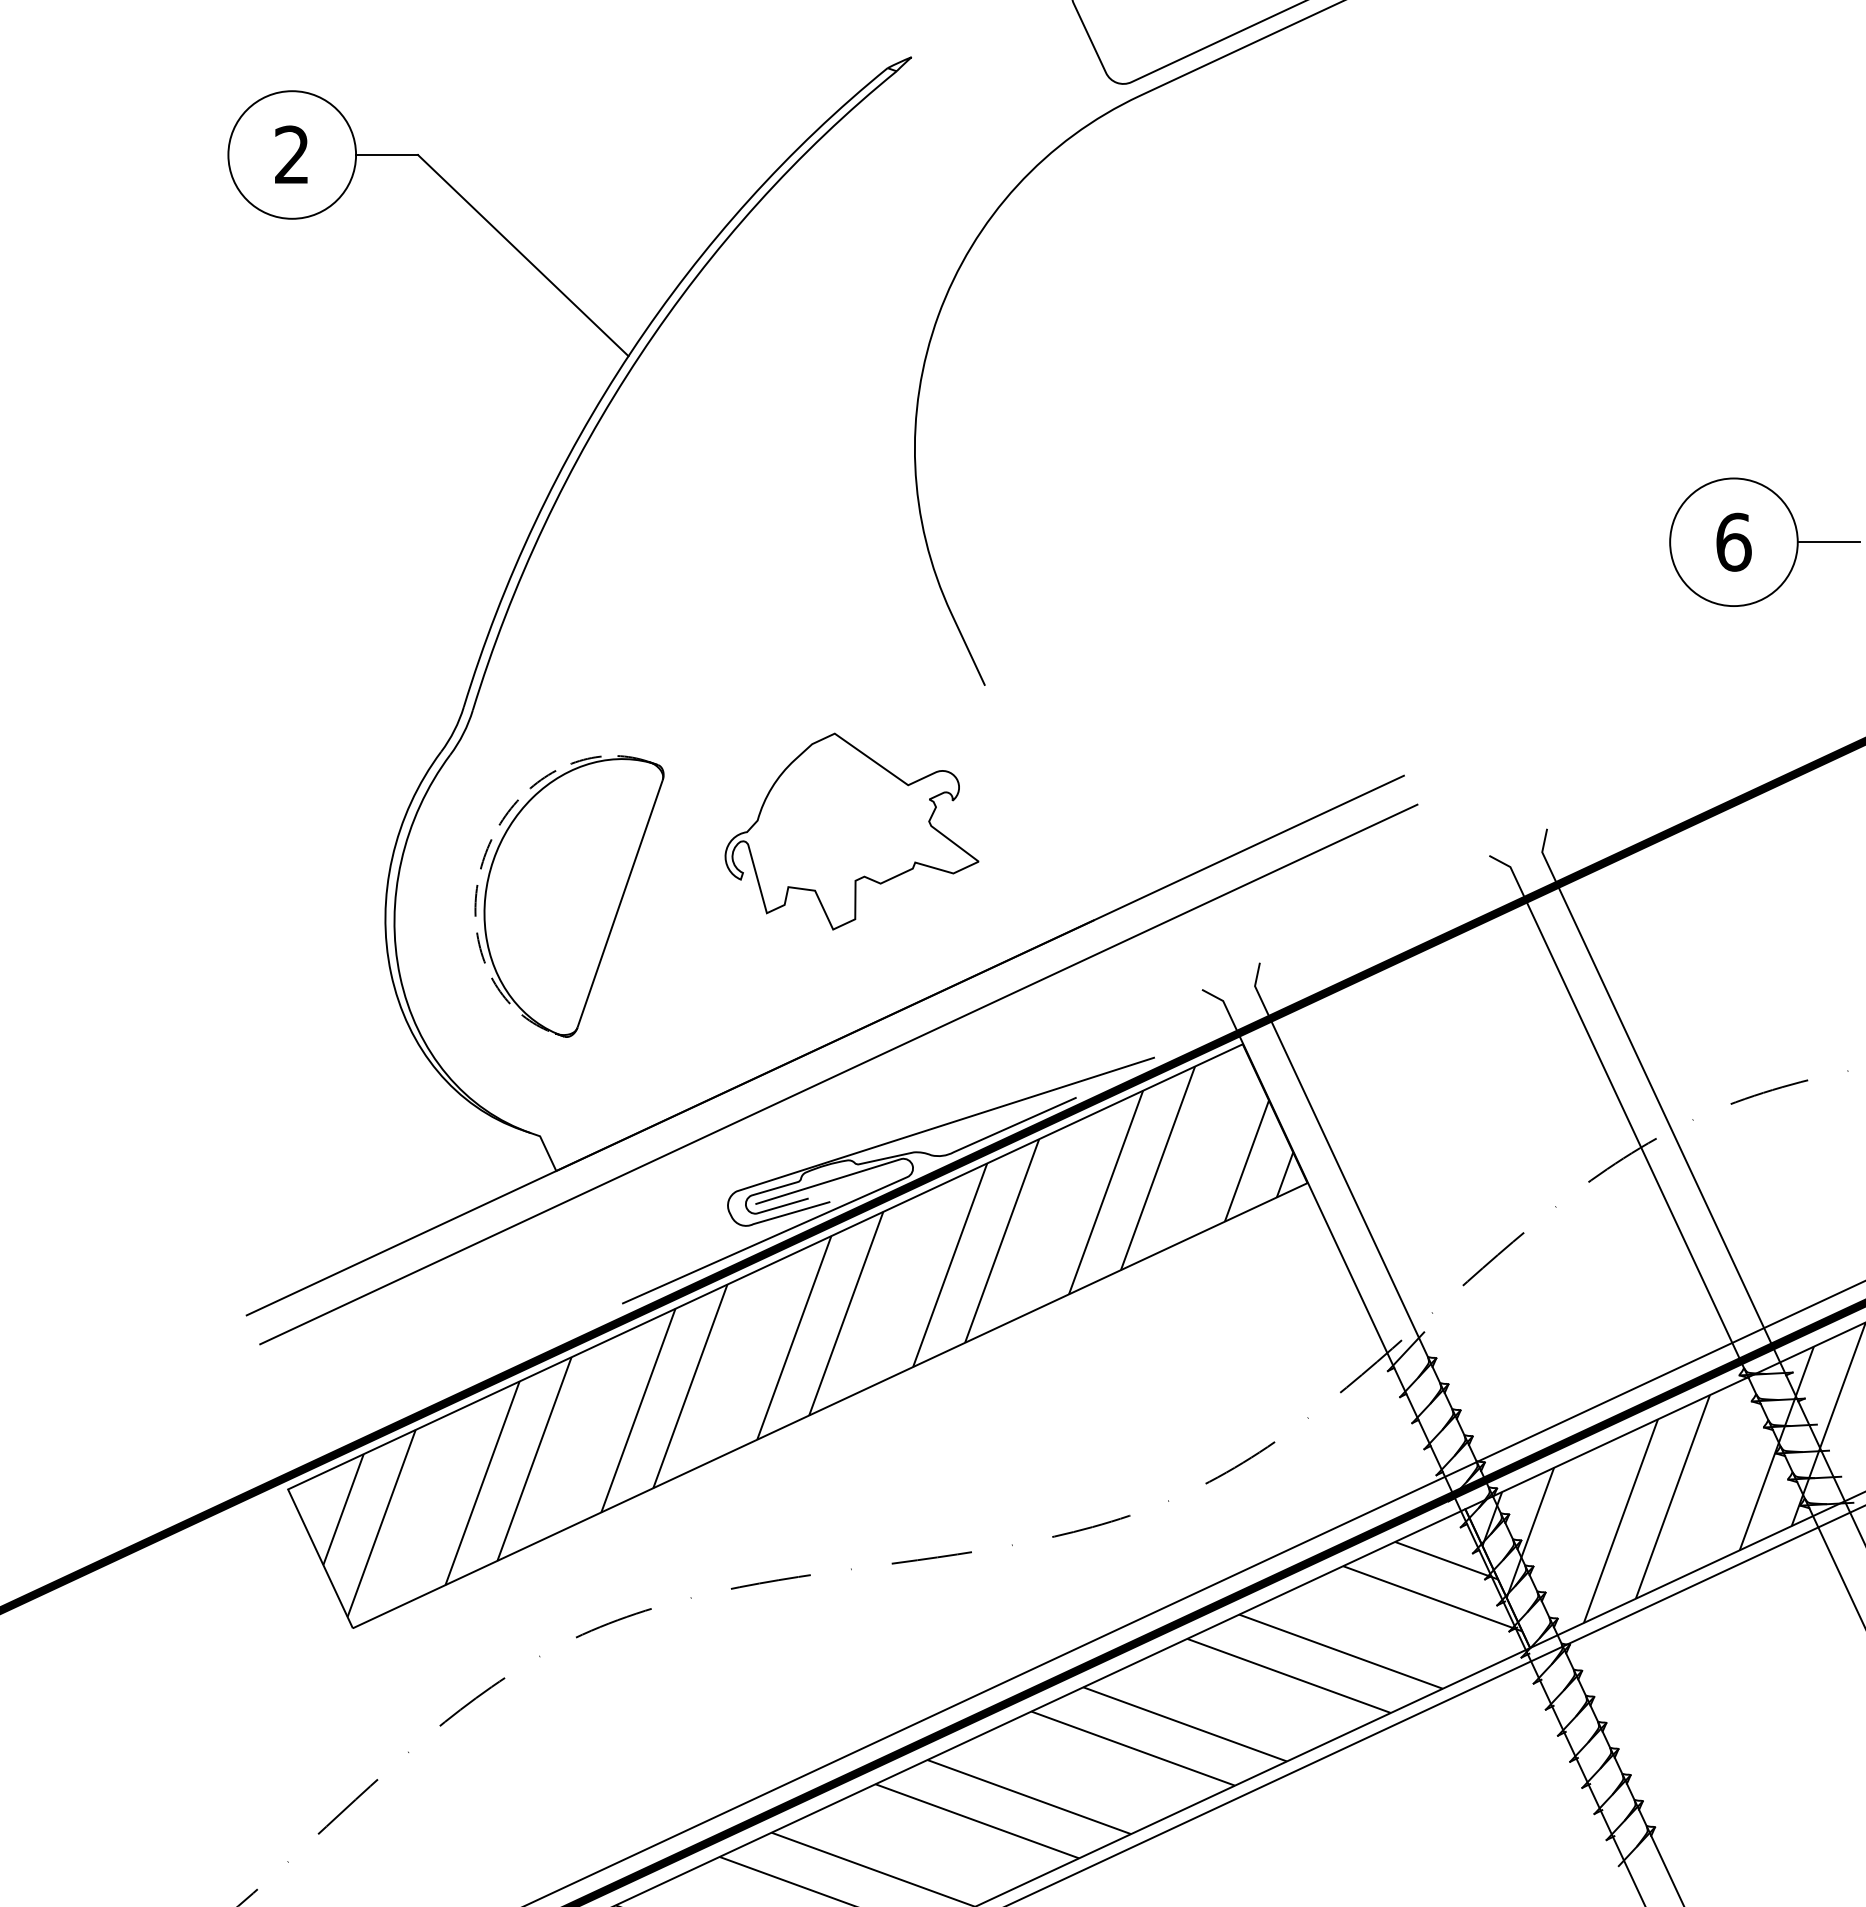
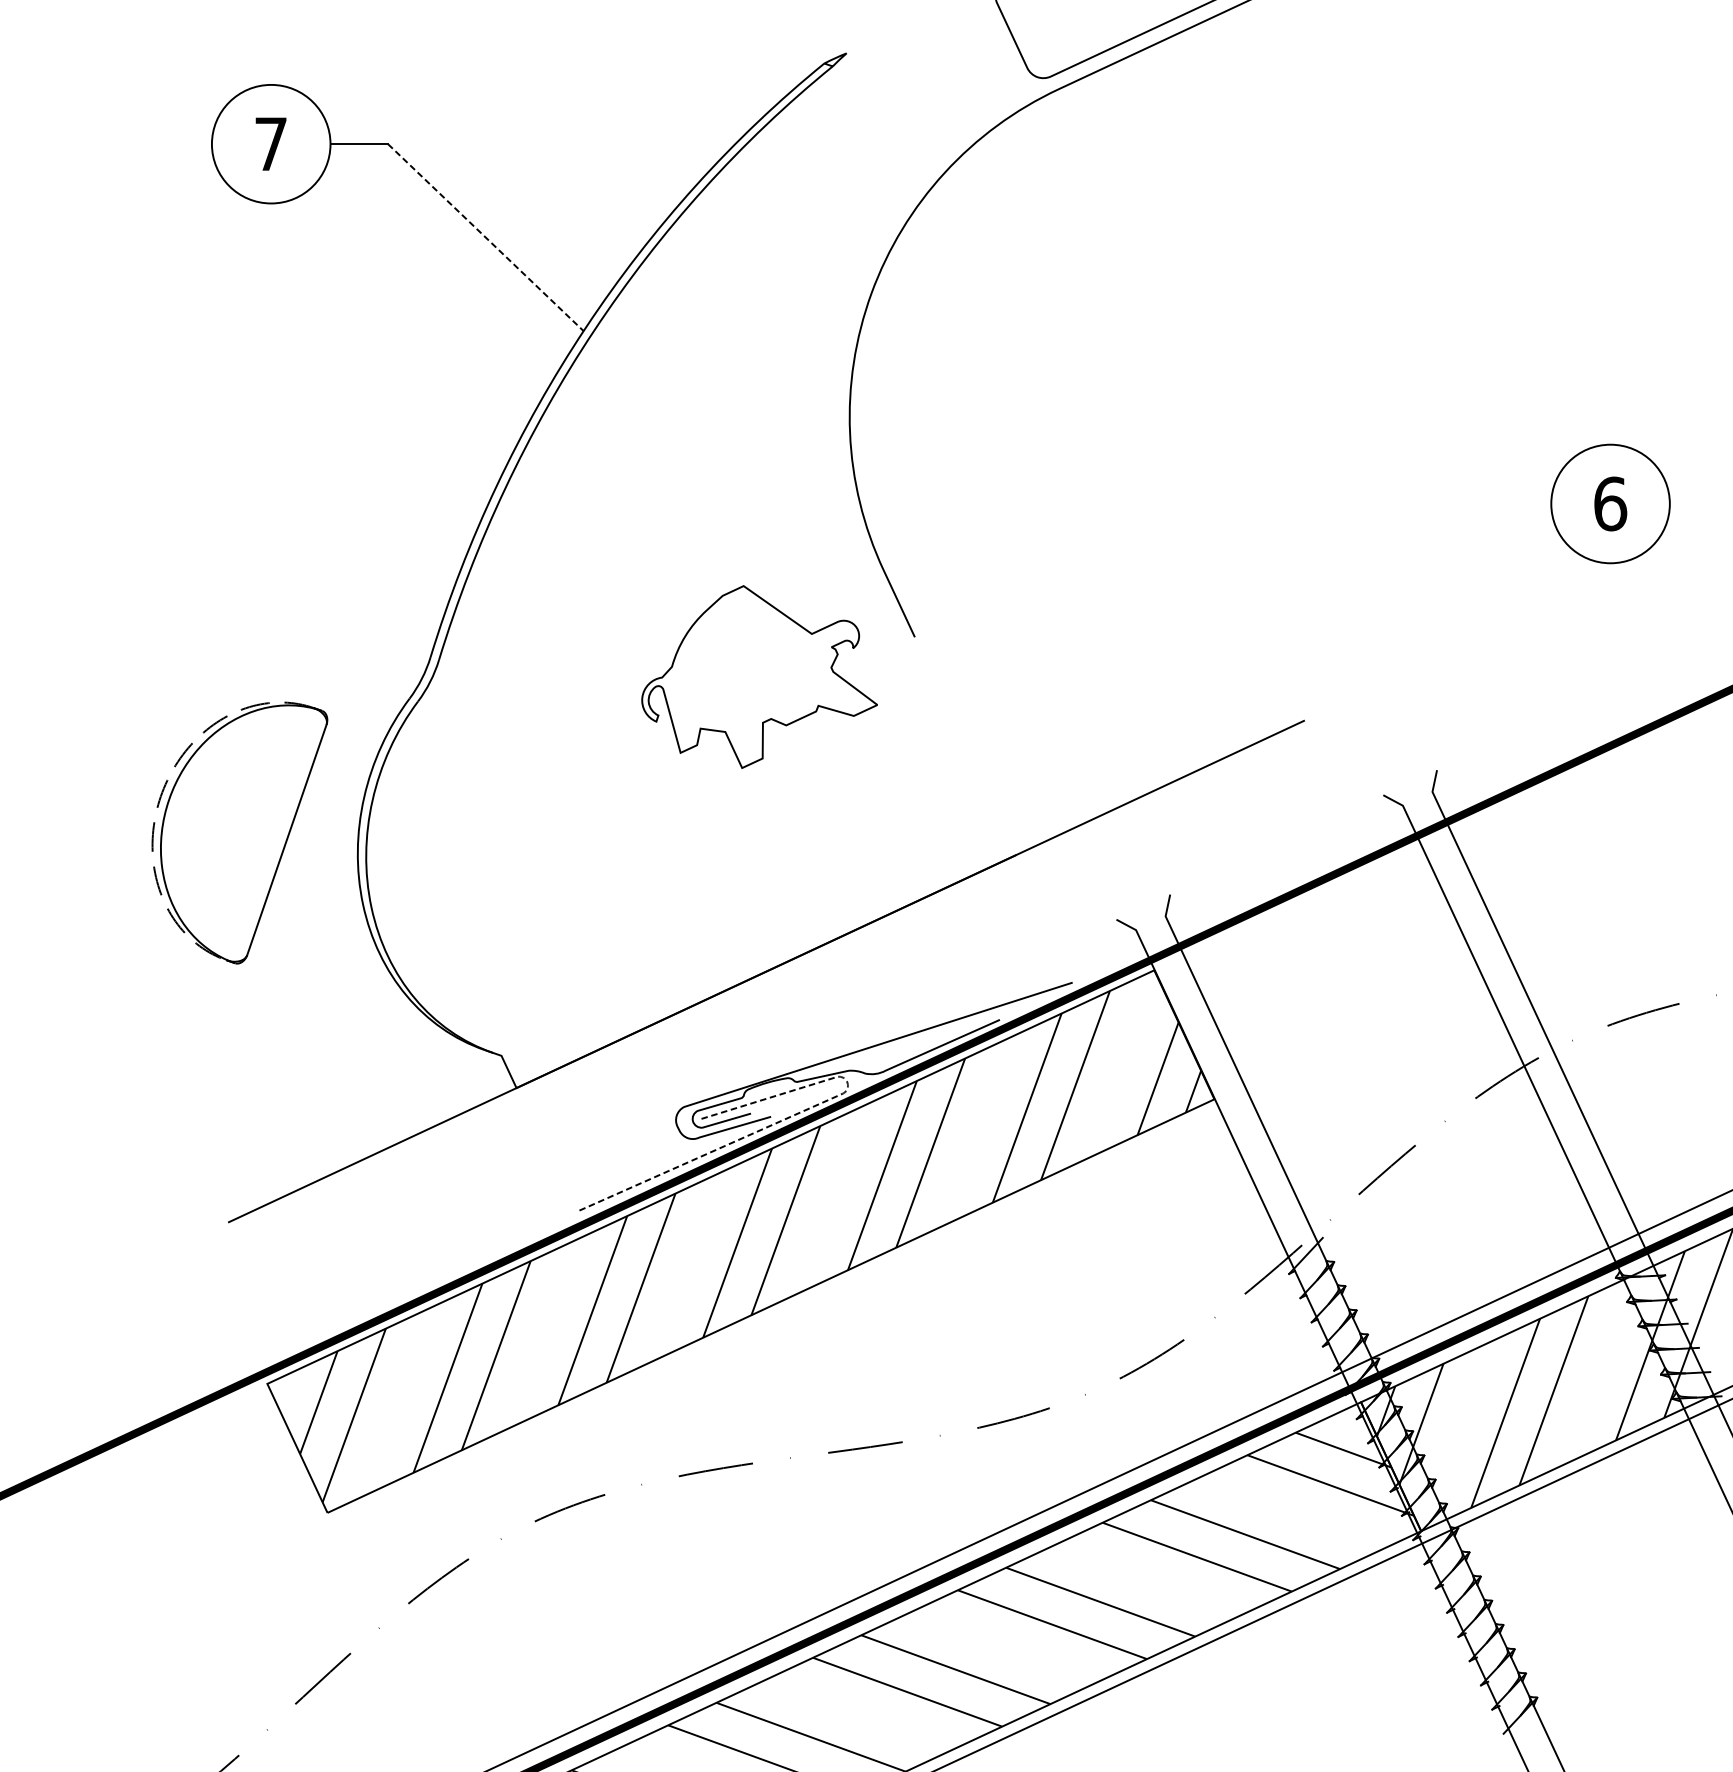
text: (291, 154) -> (270, 143), 2 -> 7
line: (523, 255) -> (486, 237), solid -> dashed
line: (1828, 542) -> (1698, 504), removed
part: (851, 831) -> (759, 676), moved
part: (569, 896) -> (239, 833), moved
line: (838, 1074) -> (778, 998), removed
line: (856, 1199) -> (795, 1114), solid -> dashed

